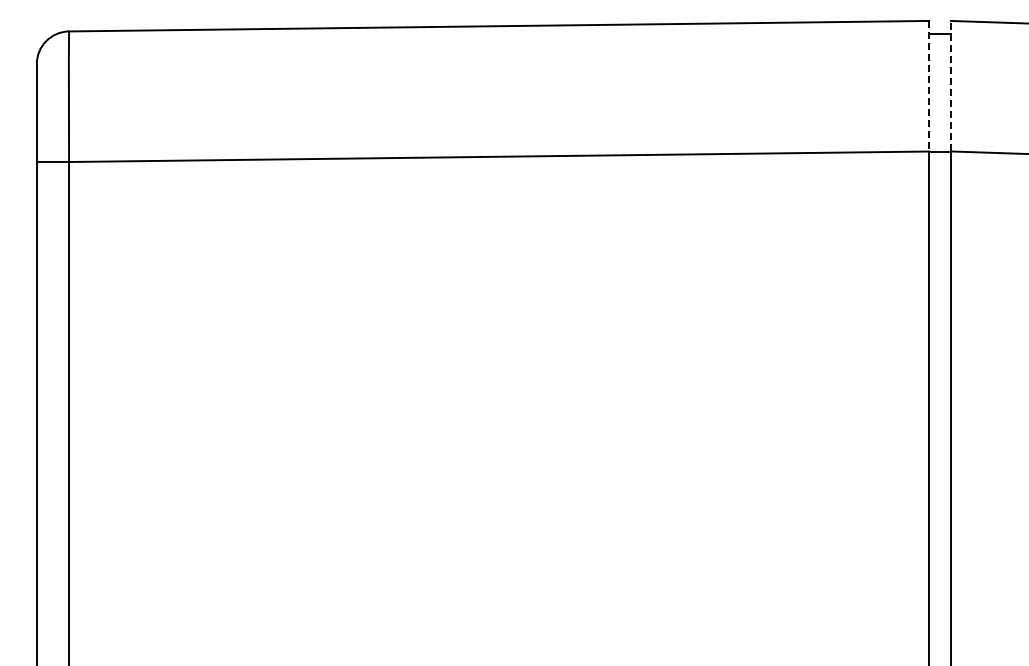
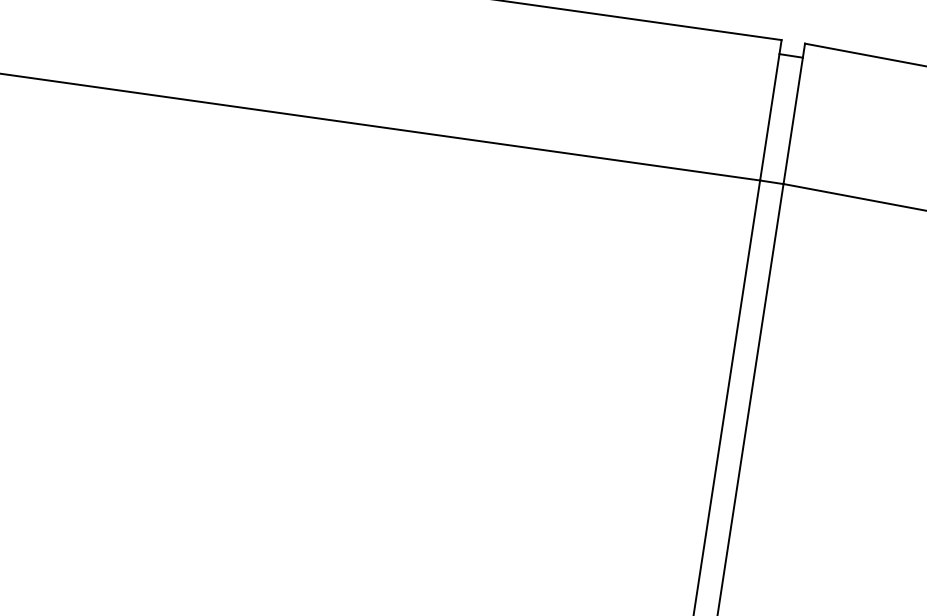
line: (950, 85) -> (793, 113), dashed -> solid
line: (929, 86) -> (771, 110), dashed -> solid

